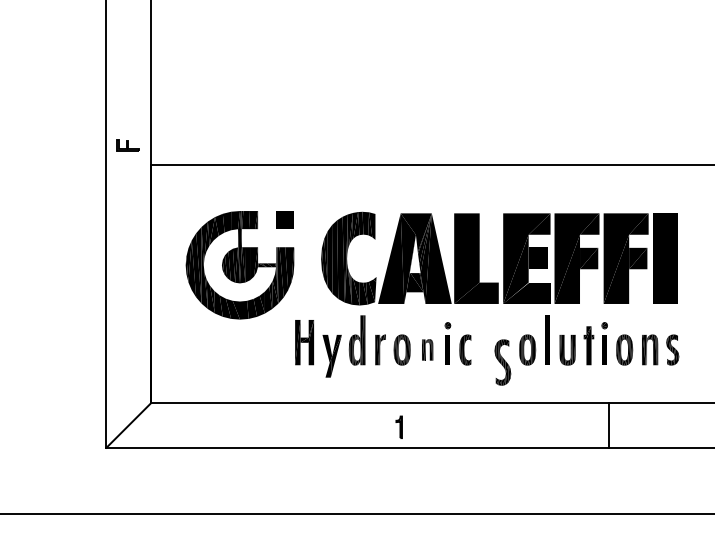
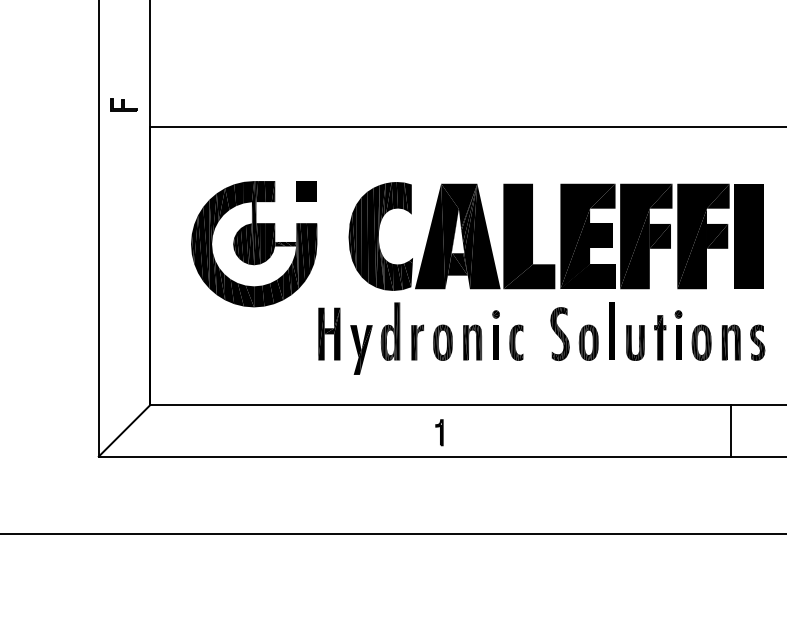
part: (427, 349) -> (472, 342), size x1.43
part: (502, 362) -> (559, 334), moved
line: (609, 425) -> (731, 430), moved

